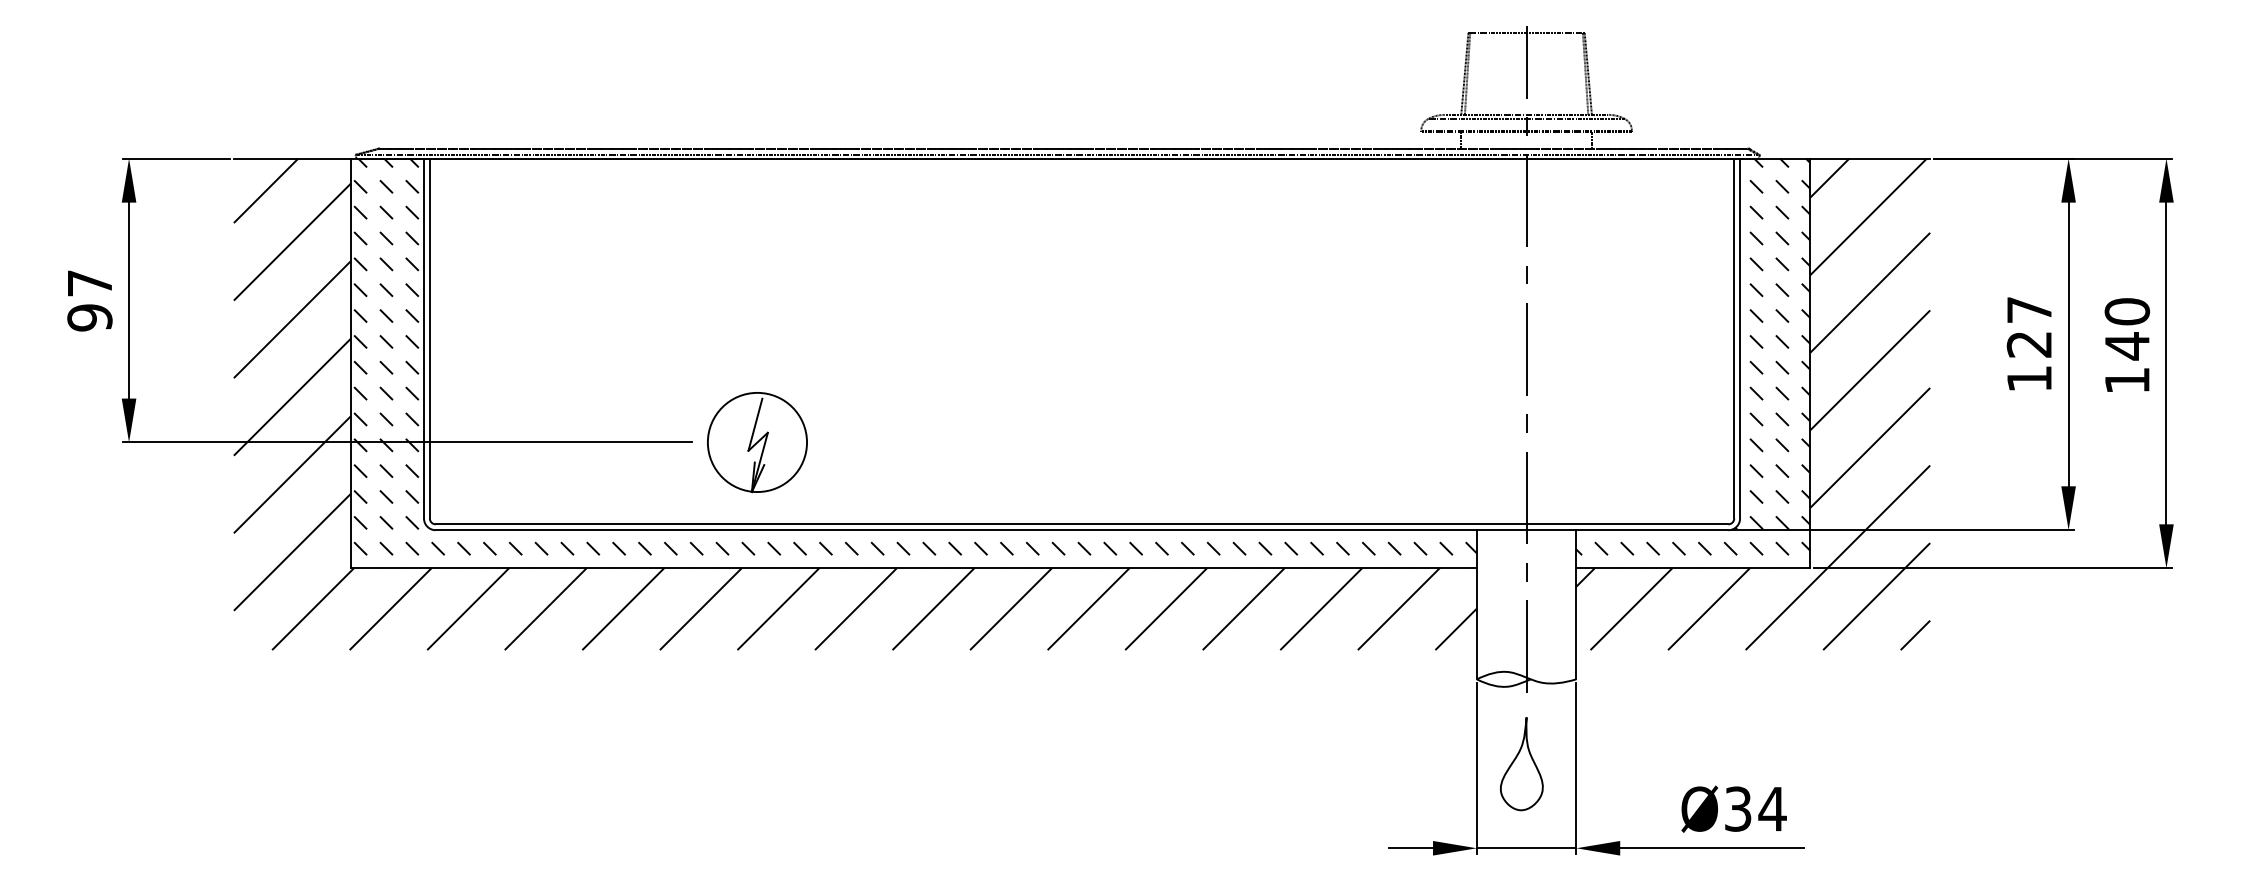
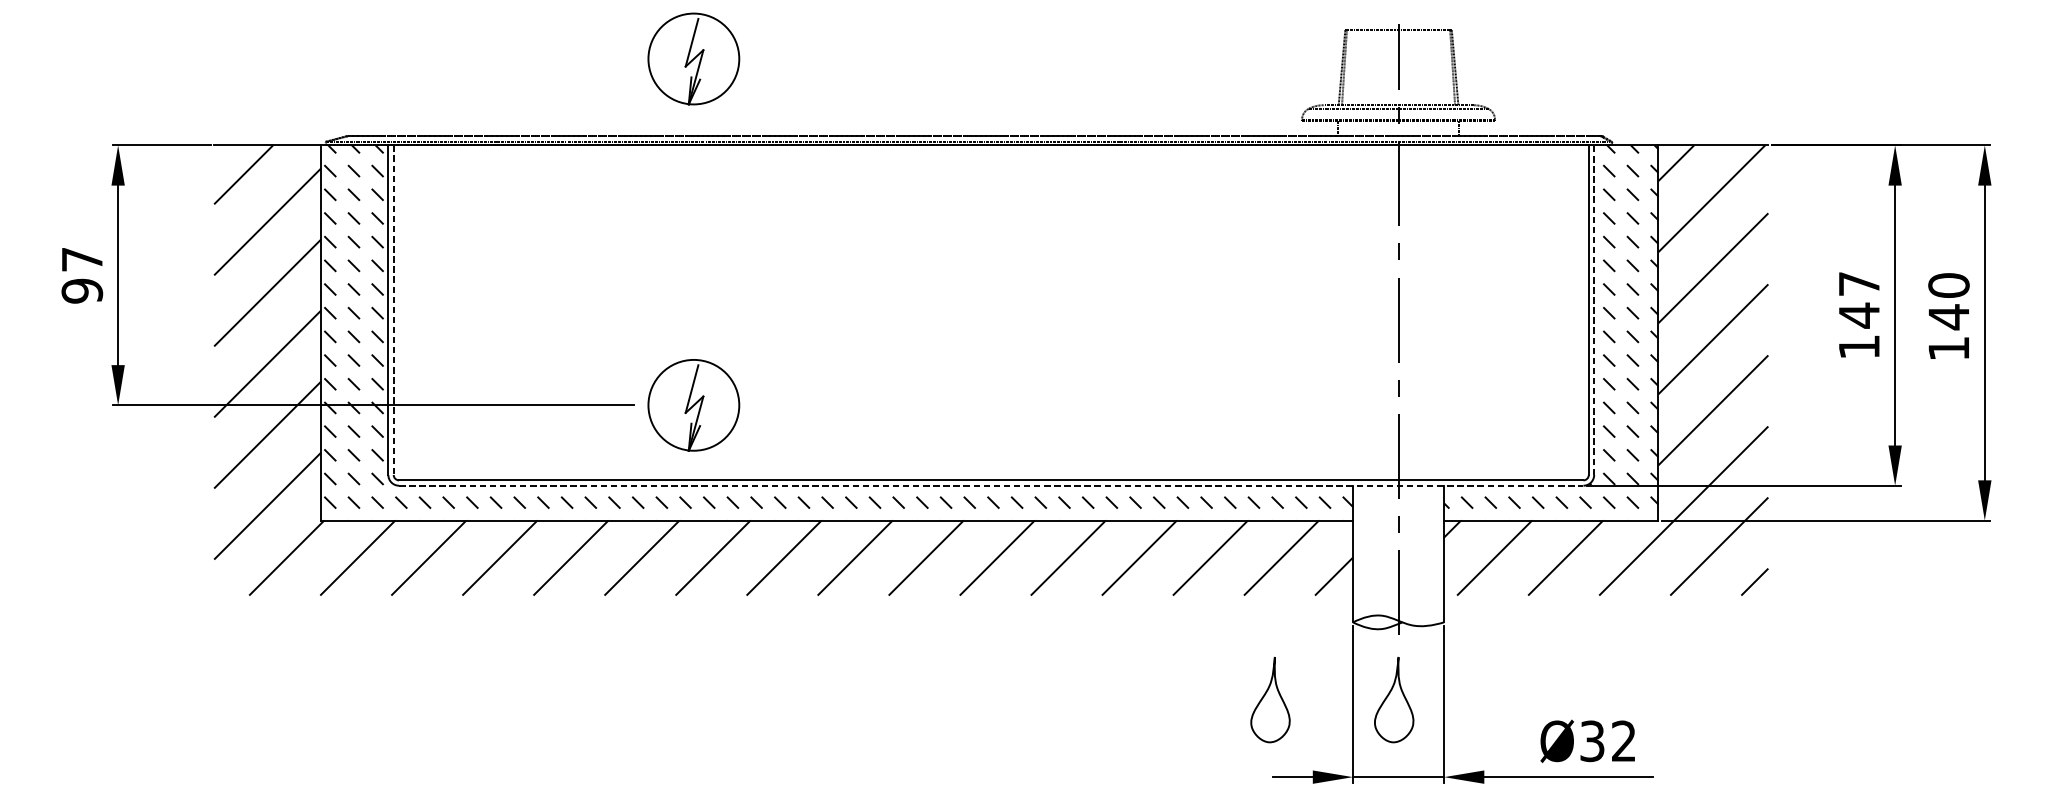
part: (757, 64) -> (693, 59), added
line: (429, 338) -> (393, 310), solid -> dashed
line: (1740, 338) -> (1594, 310), solid -> dashed
text: (2028, 344) -> (1858, 315), 127 -> 147
line: (1082, 530) -> (991, 485), solid -> dashed
curve: (1380, 760) -> (1264, 696), added
text: (1772, 808) -> (1623, 740), Ø34 -> Ø32

